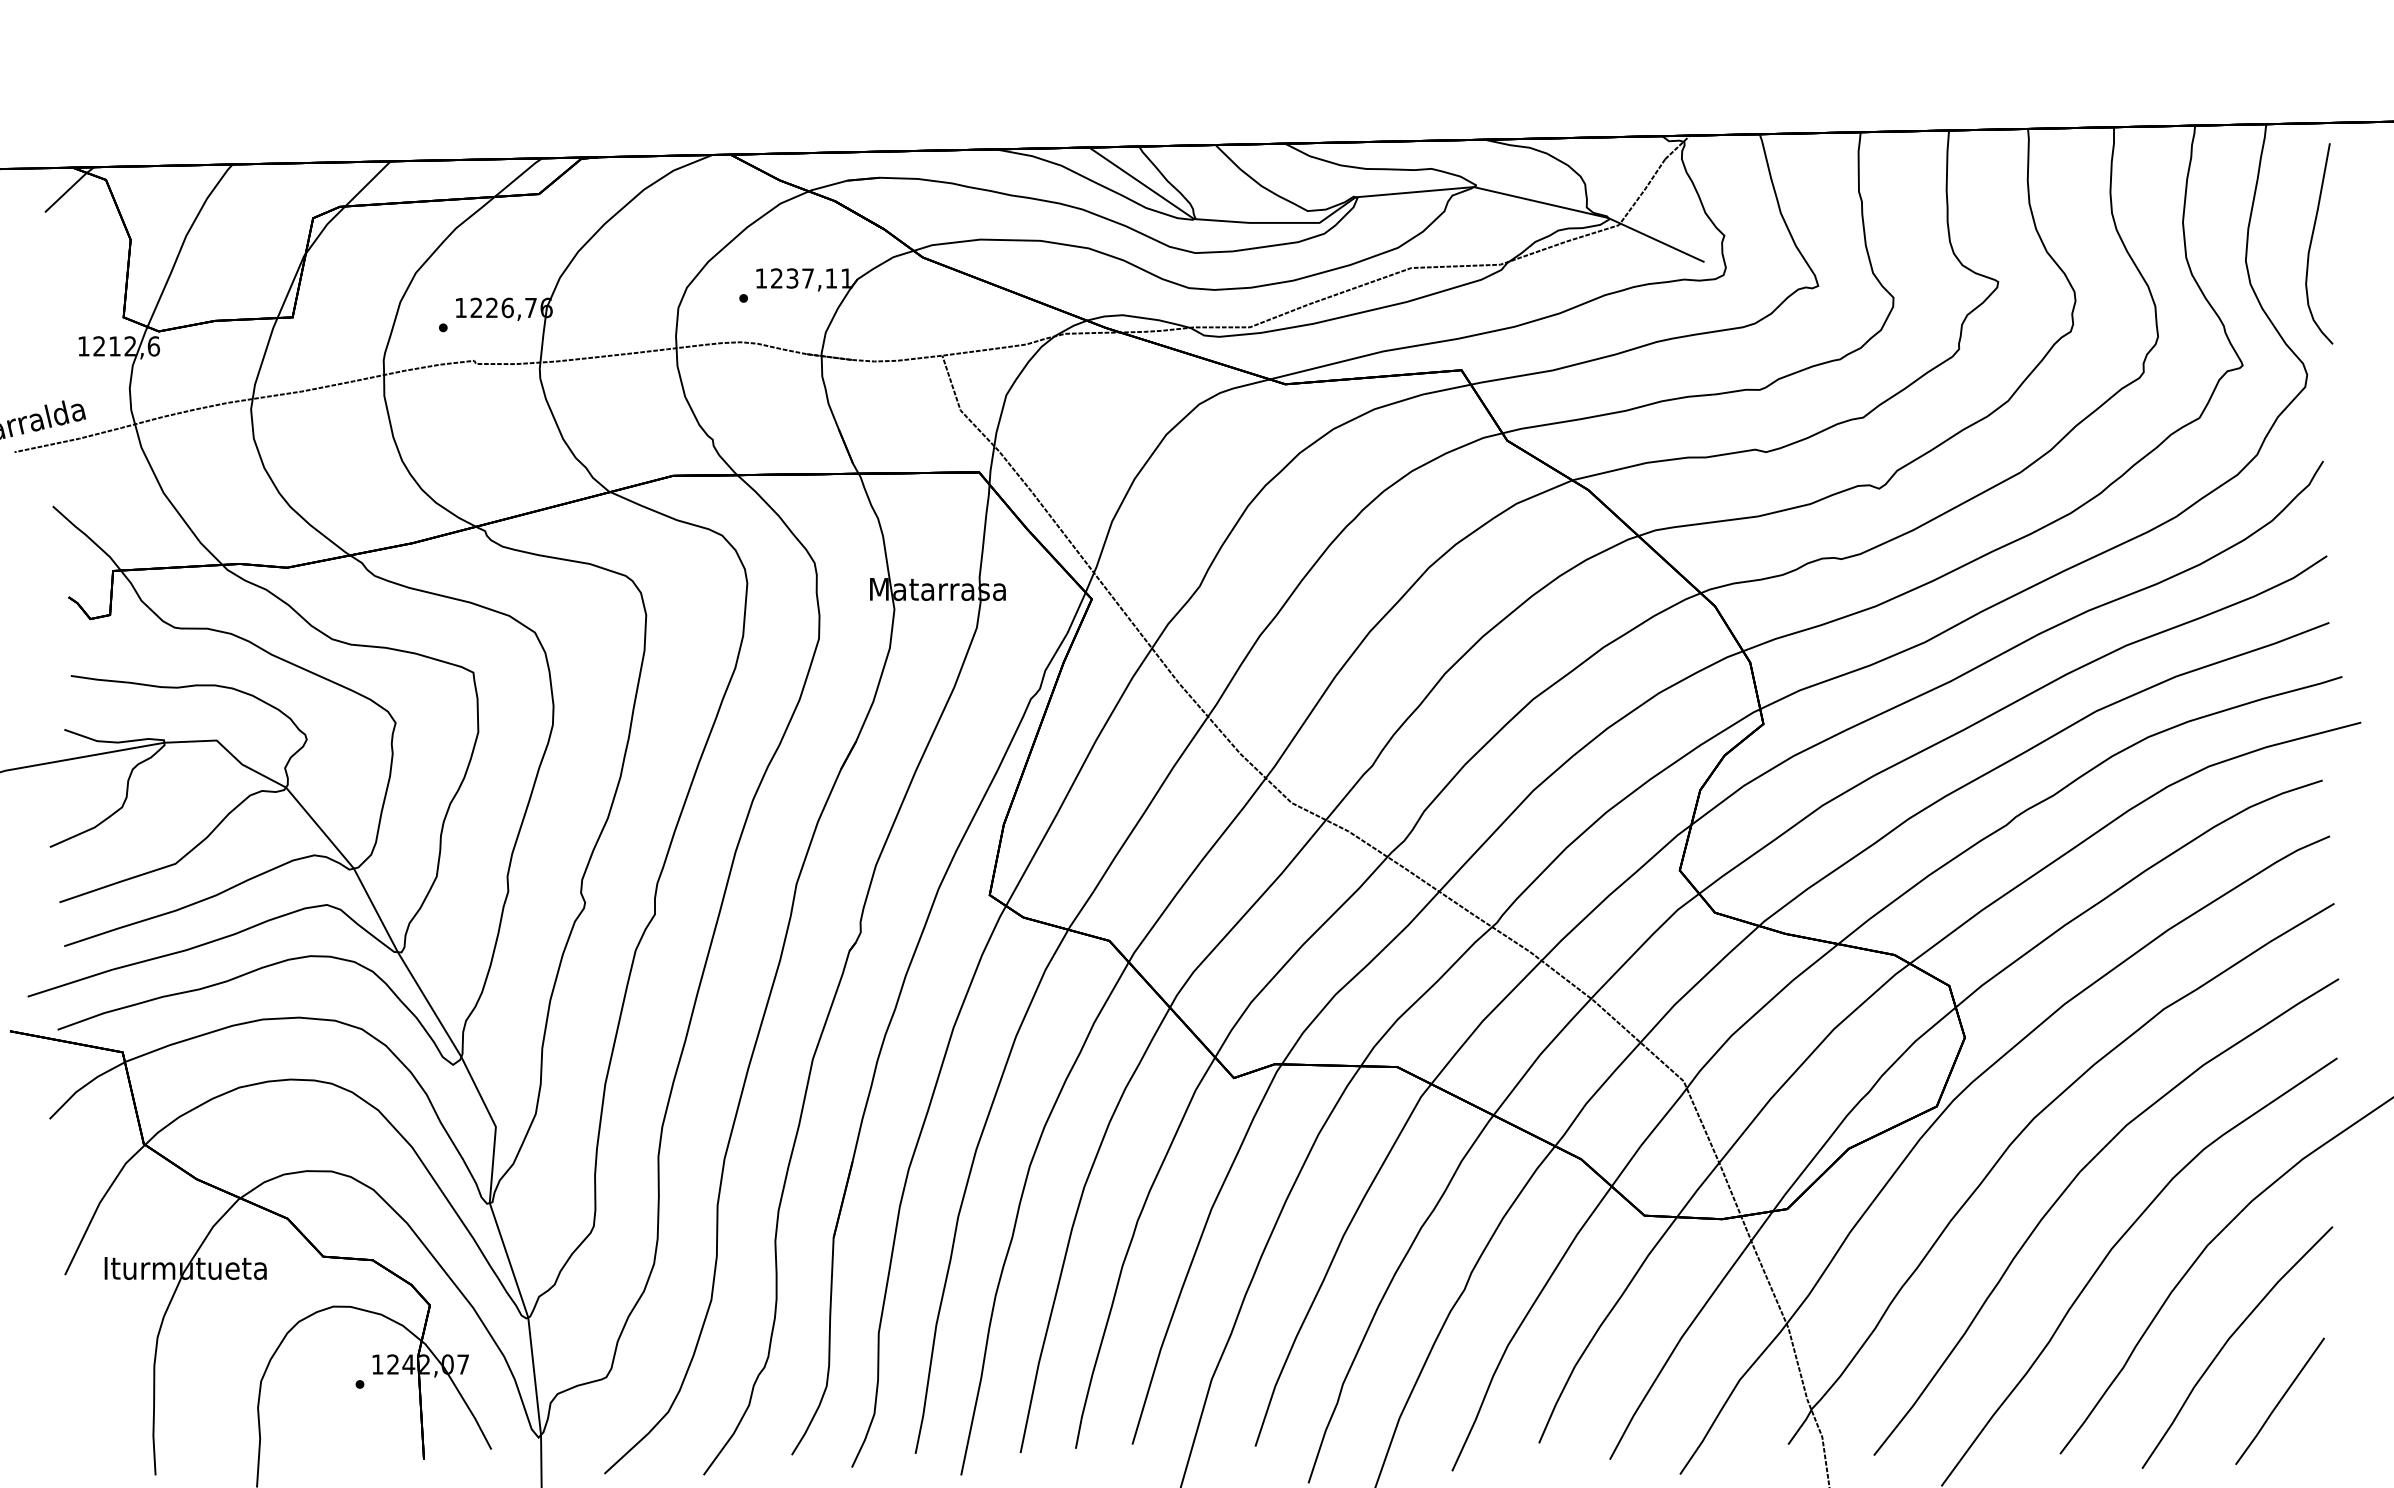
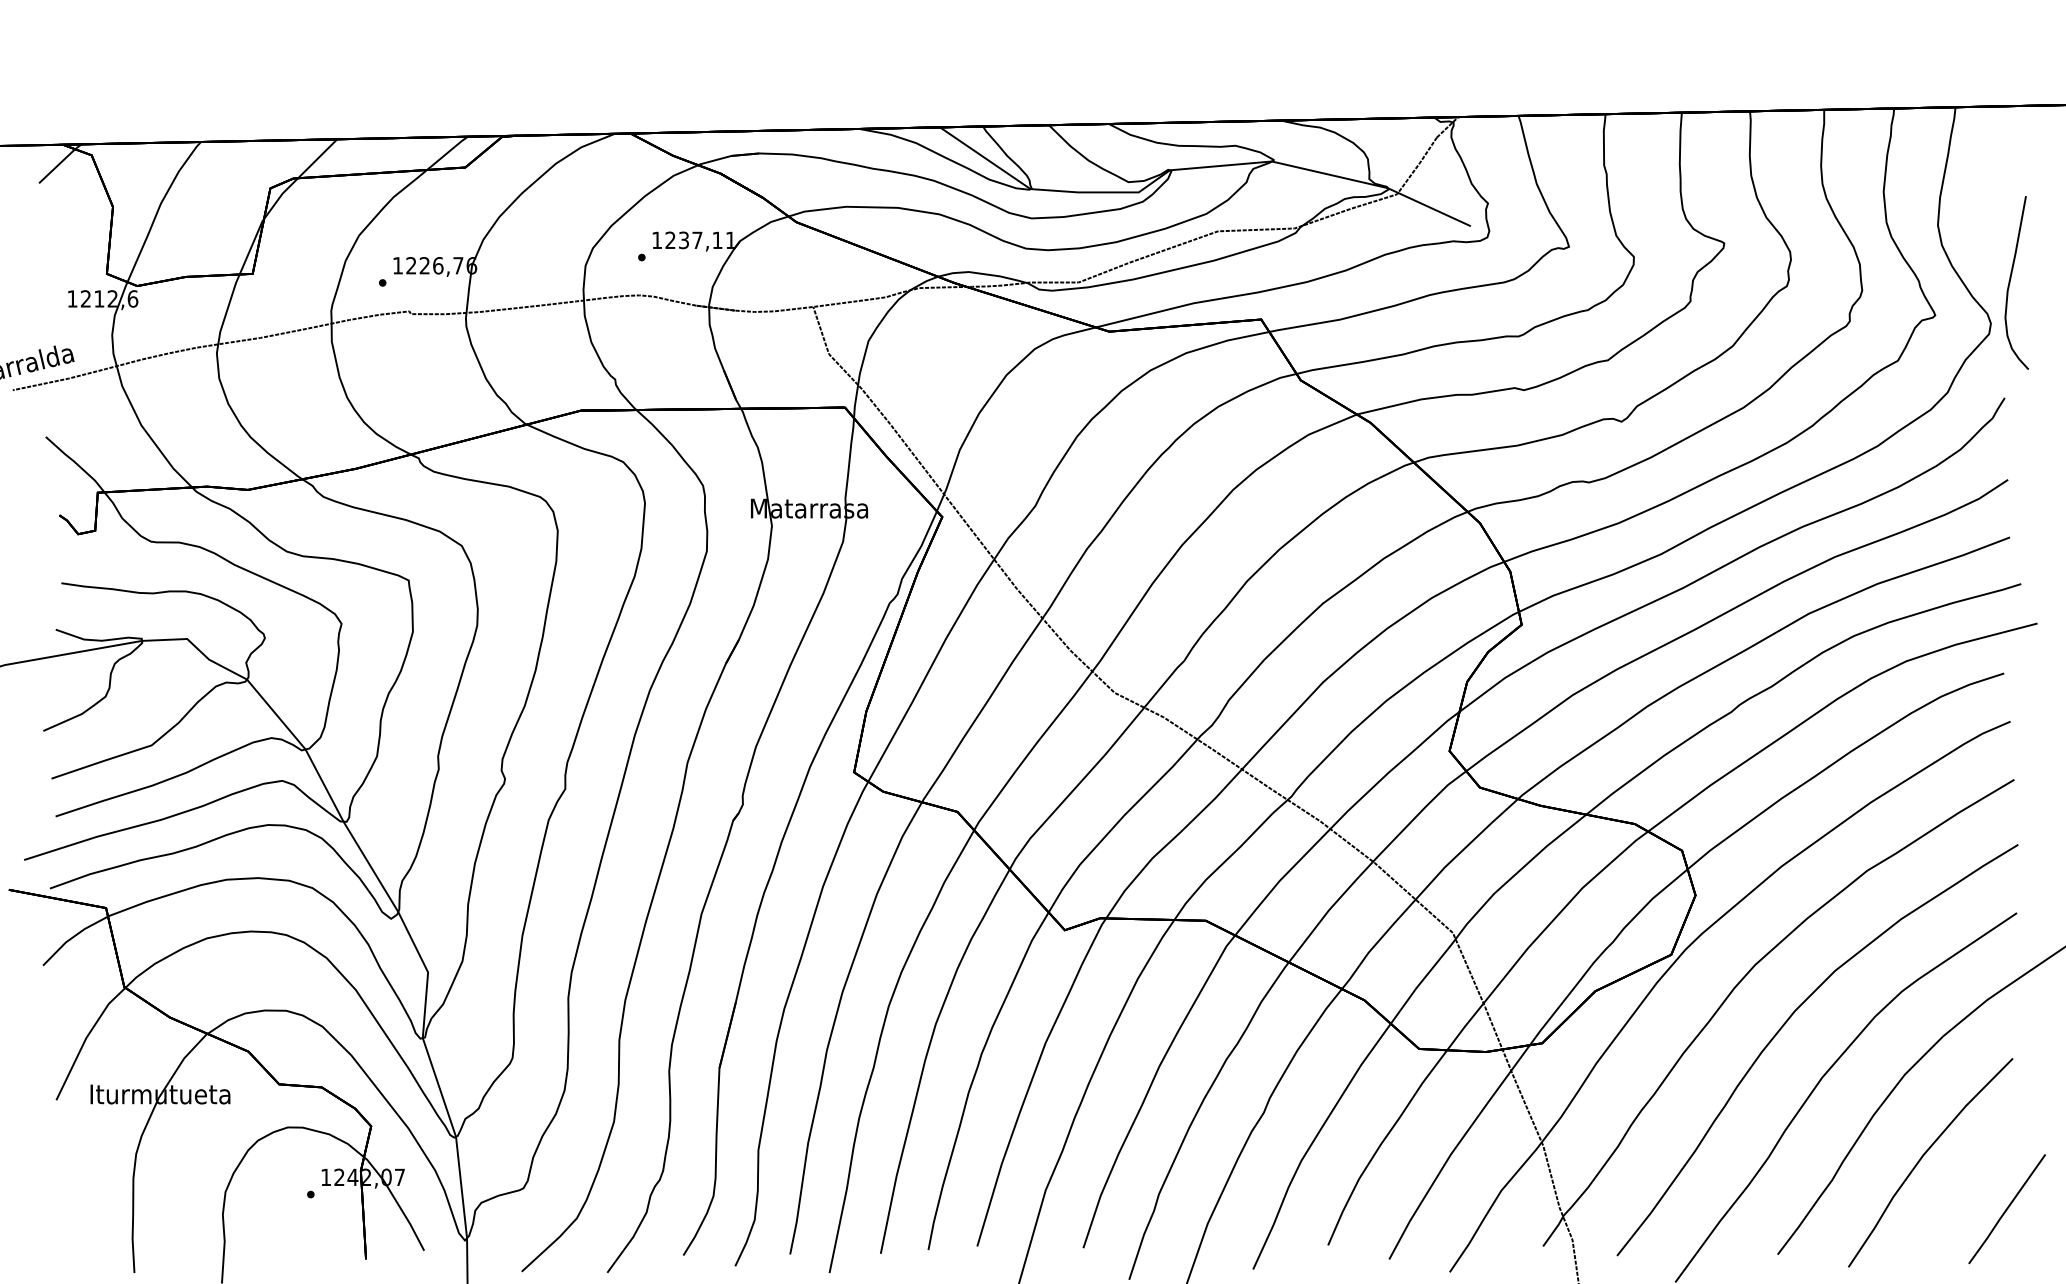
curve: (2312, 241) -> (2010, 280), moved
line: (2279, 1400) -> (2006, 1208), moved

